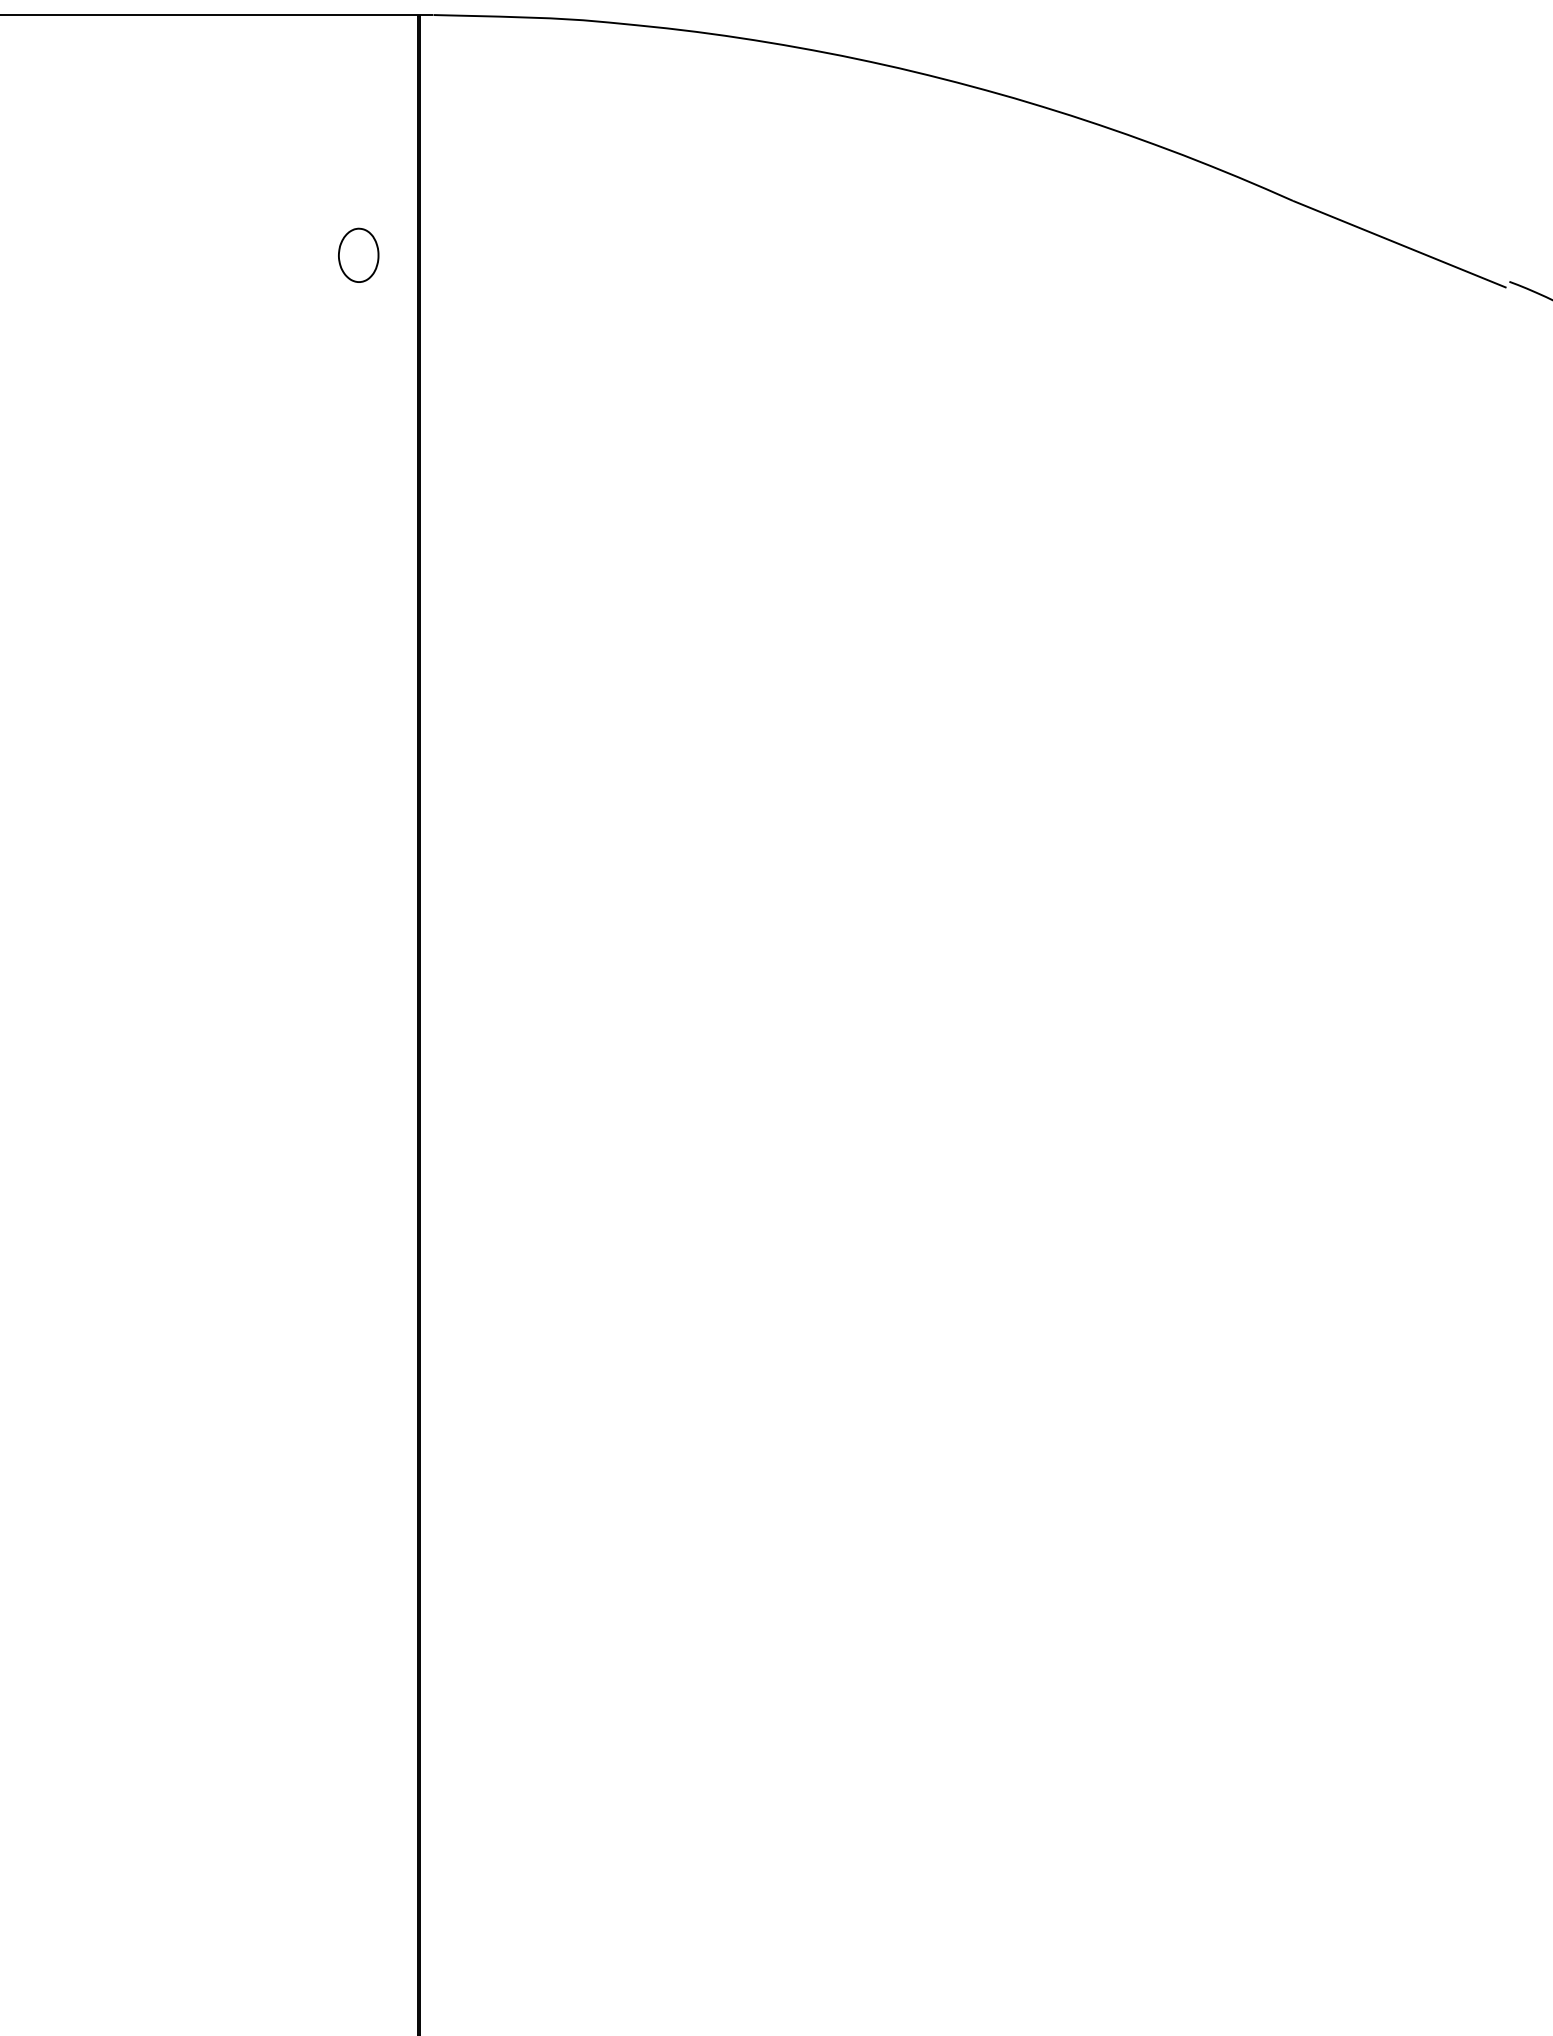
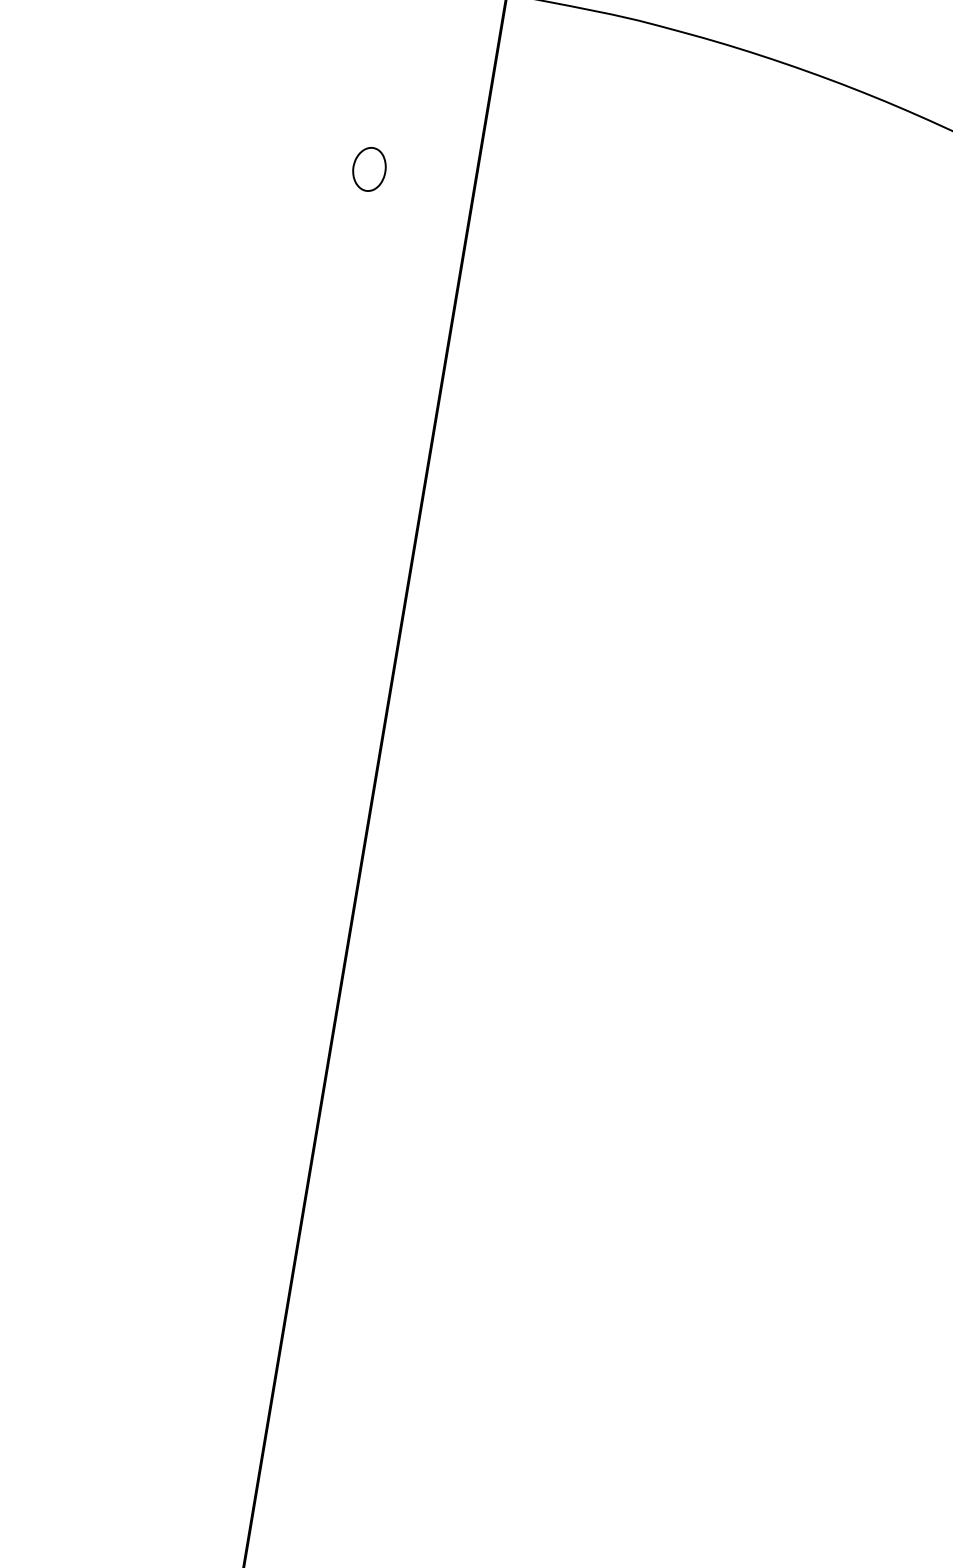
part: (358, 254) -> (369, 168), moved

